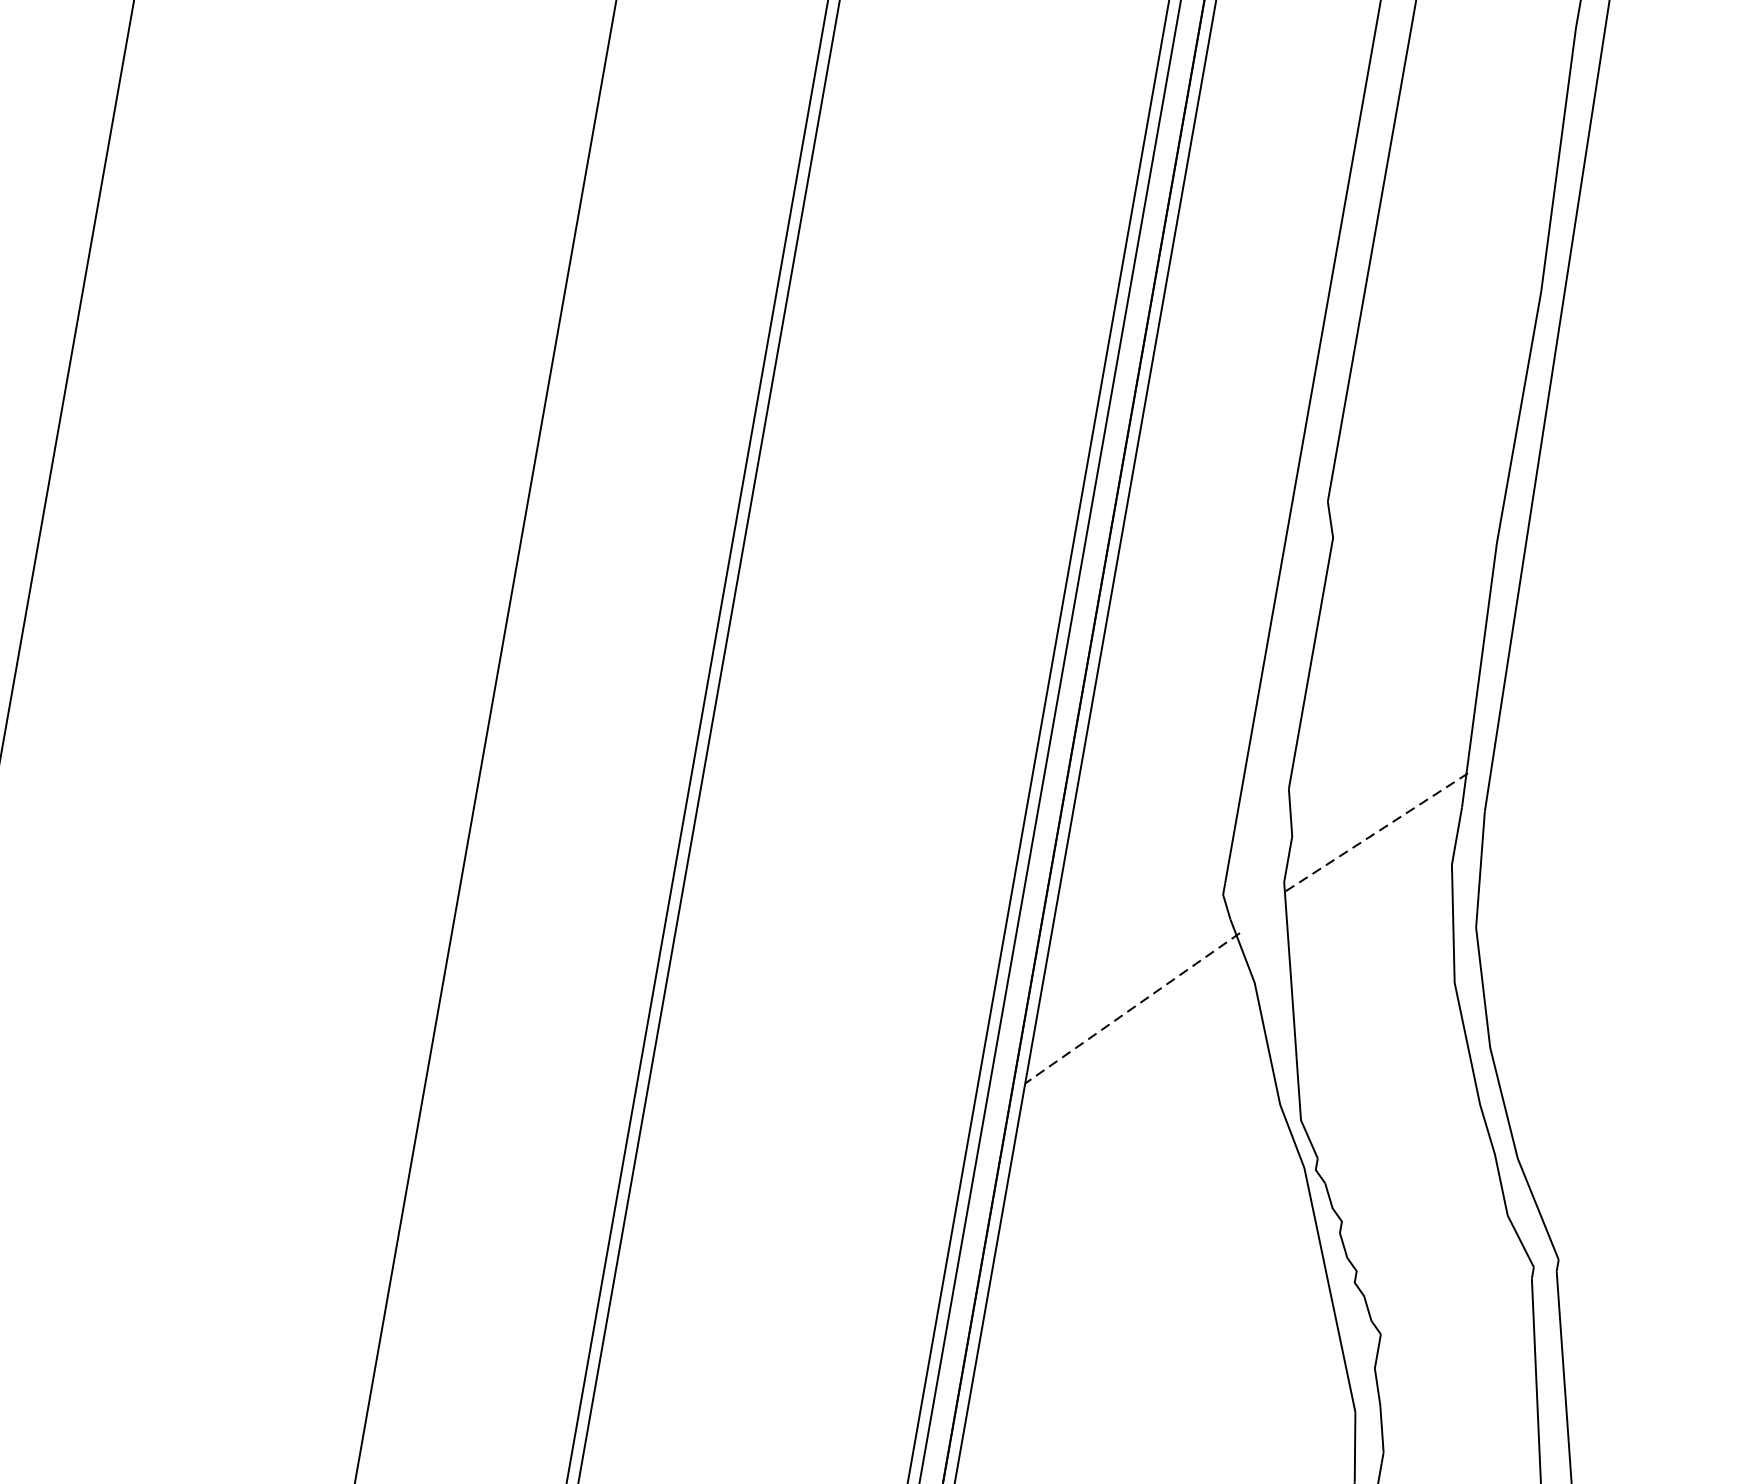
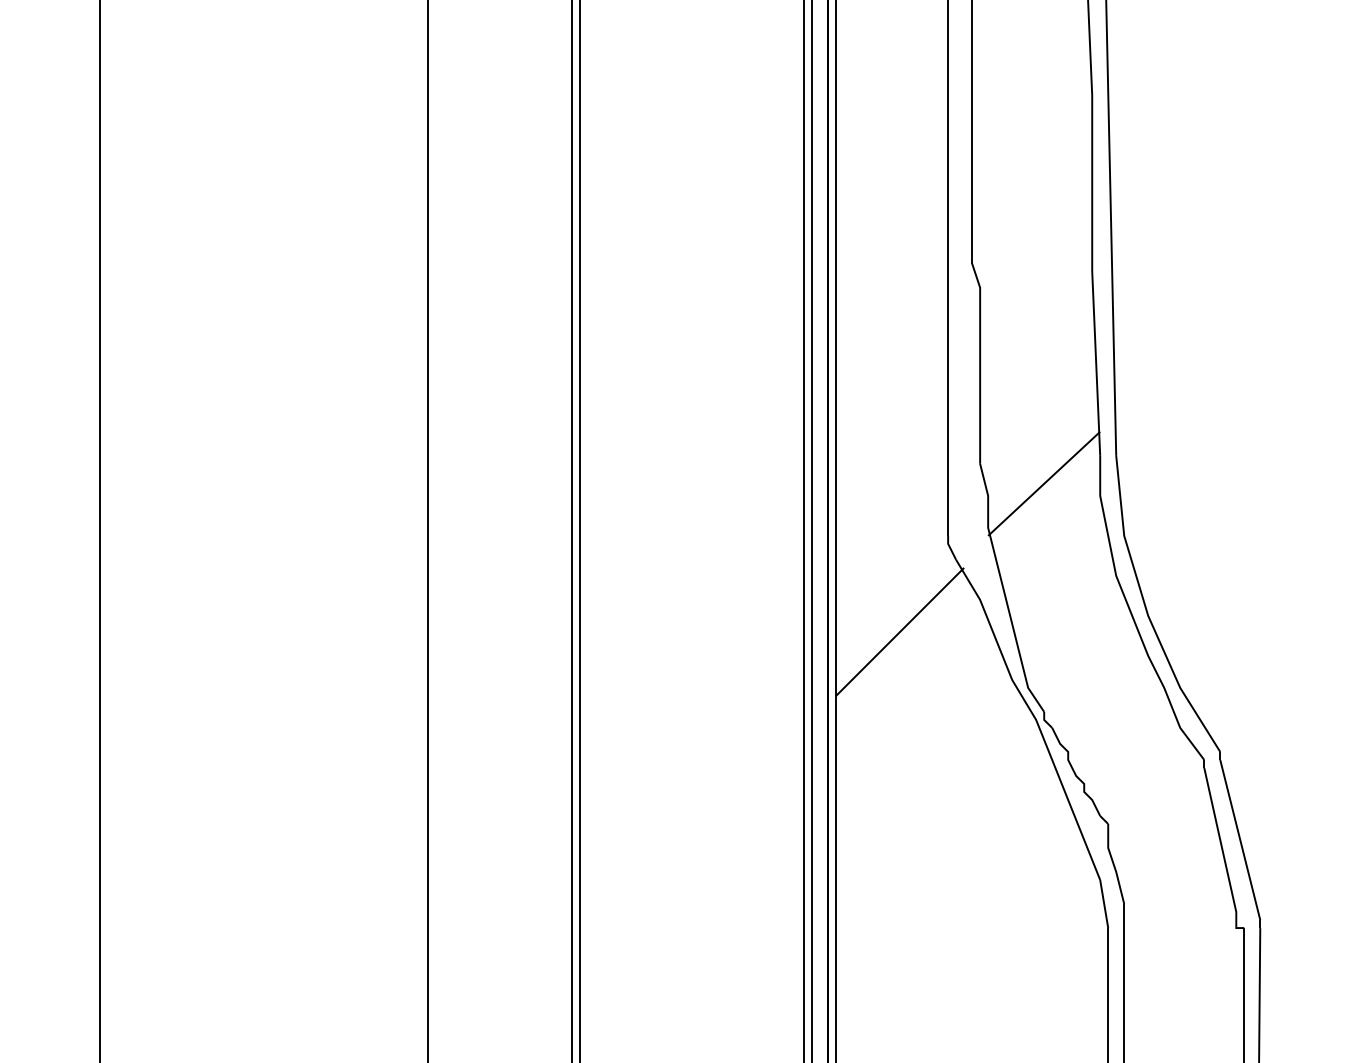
line: (1373, 834) -> (1043, 484), dashed -> solid
line: (1133, 1007) -> (900, 631), dashed -> solid

